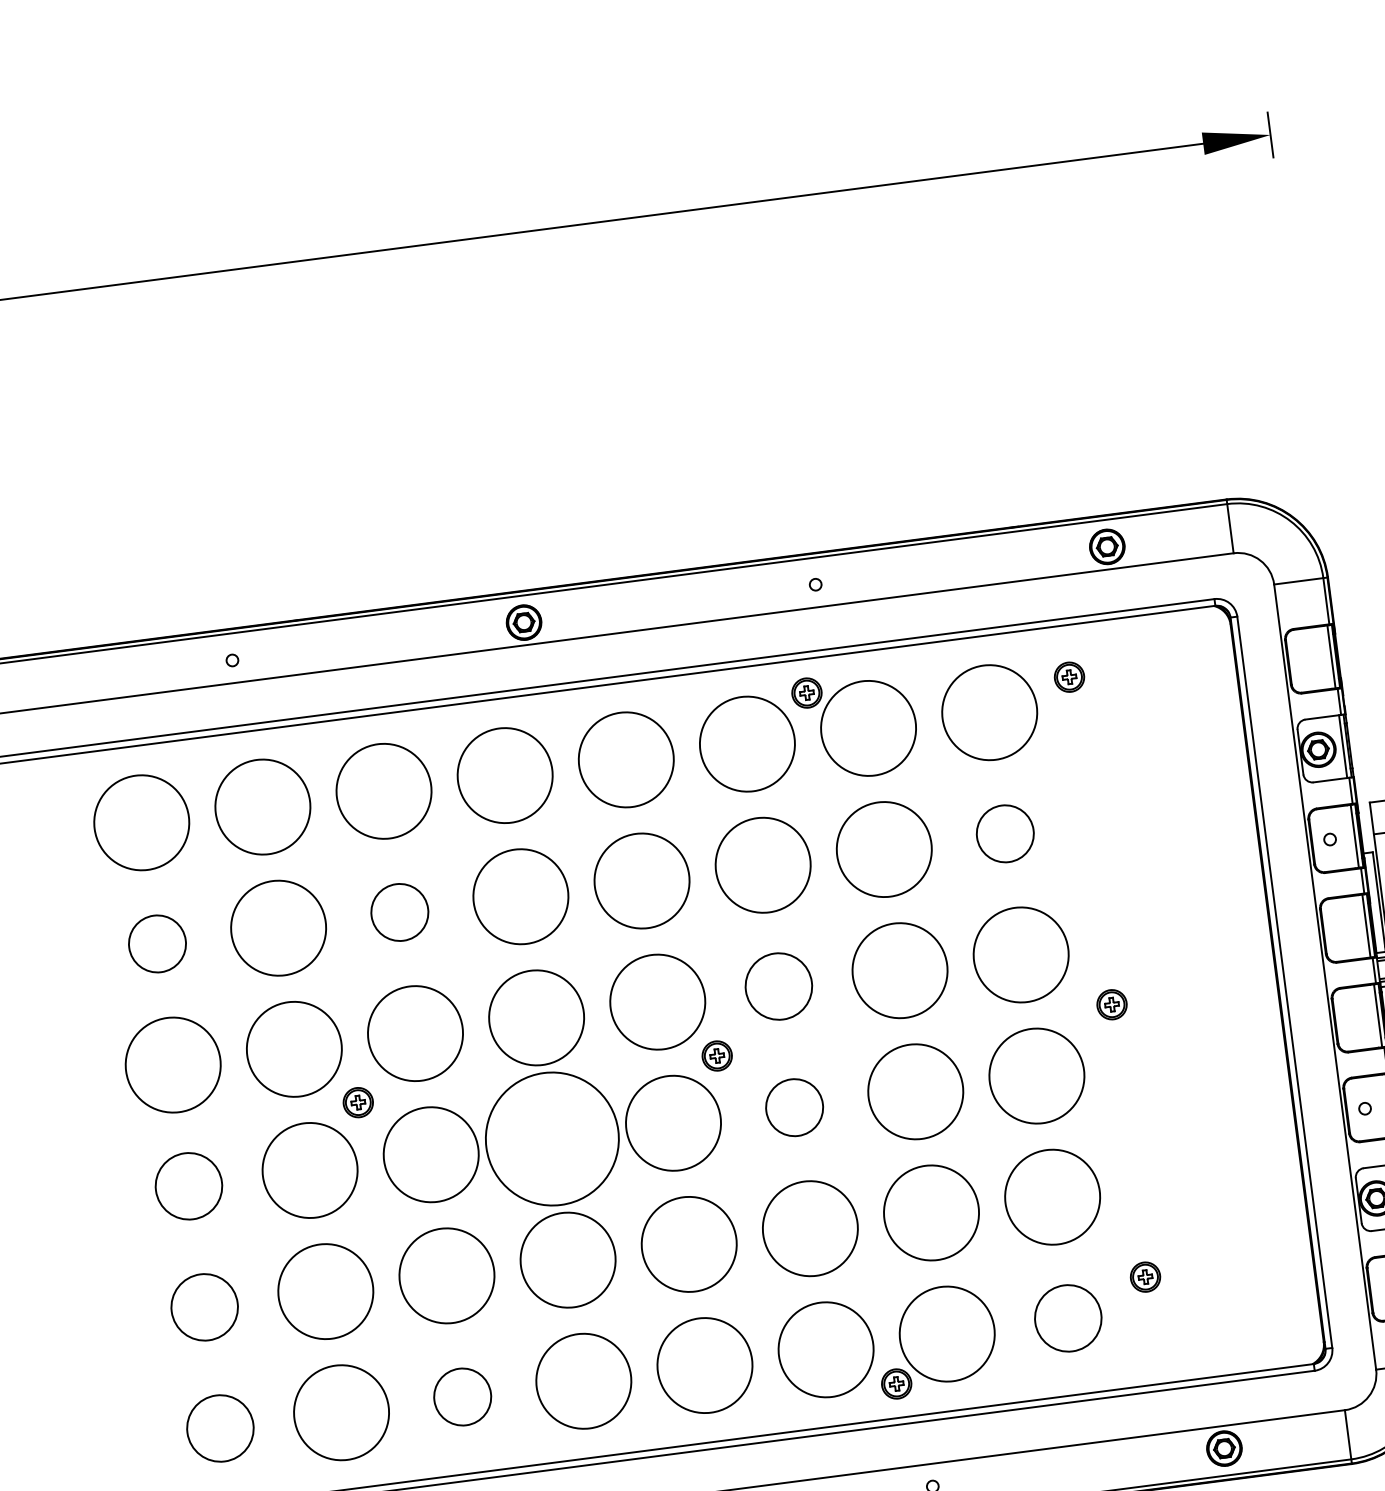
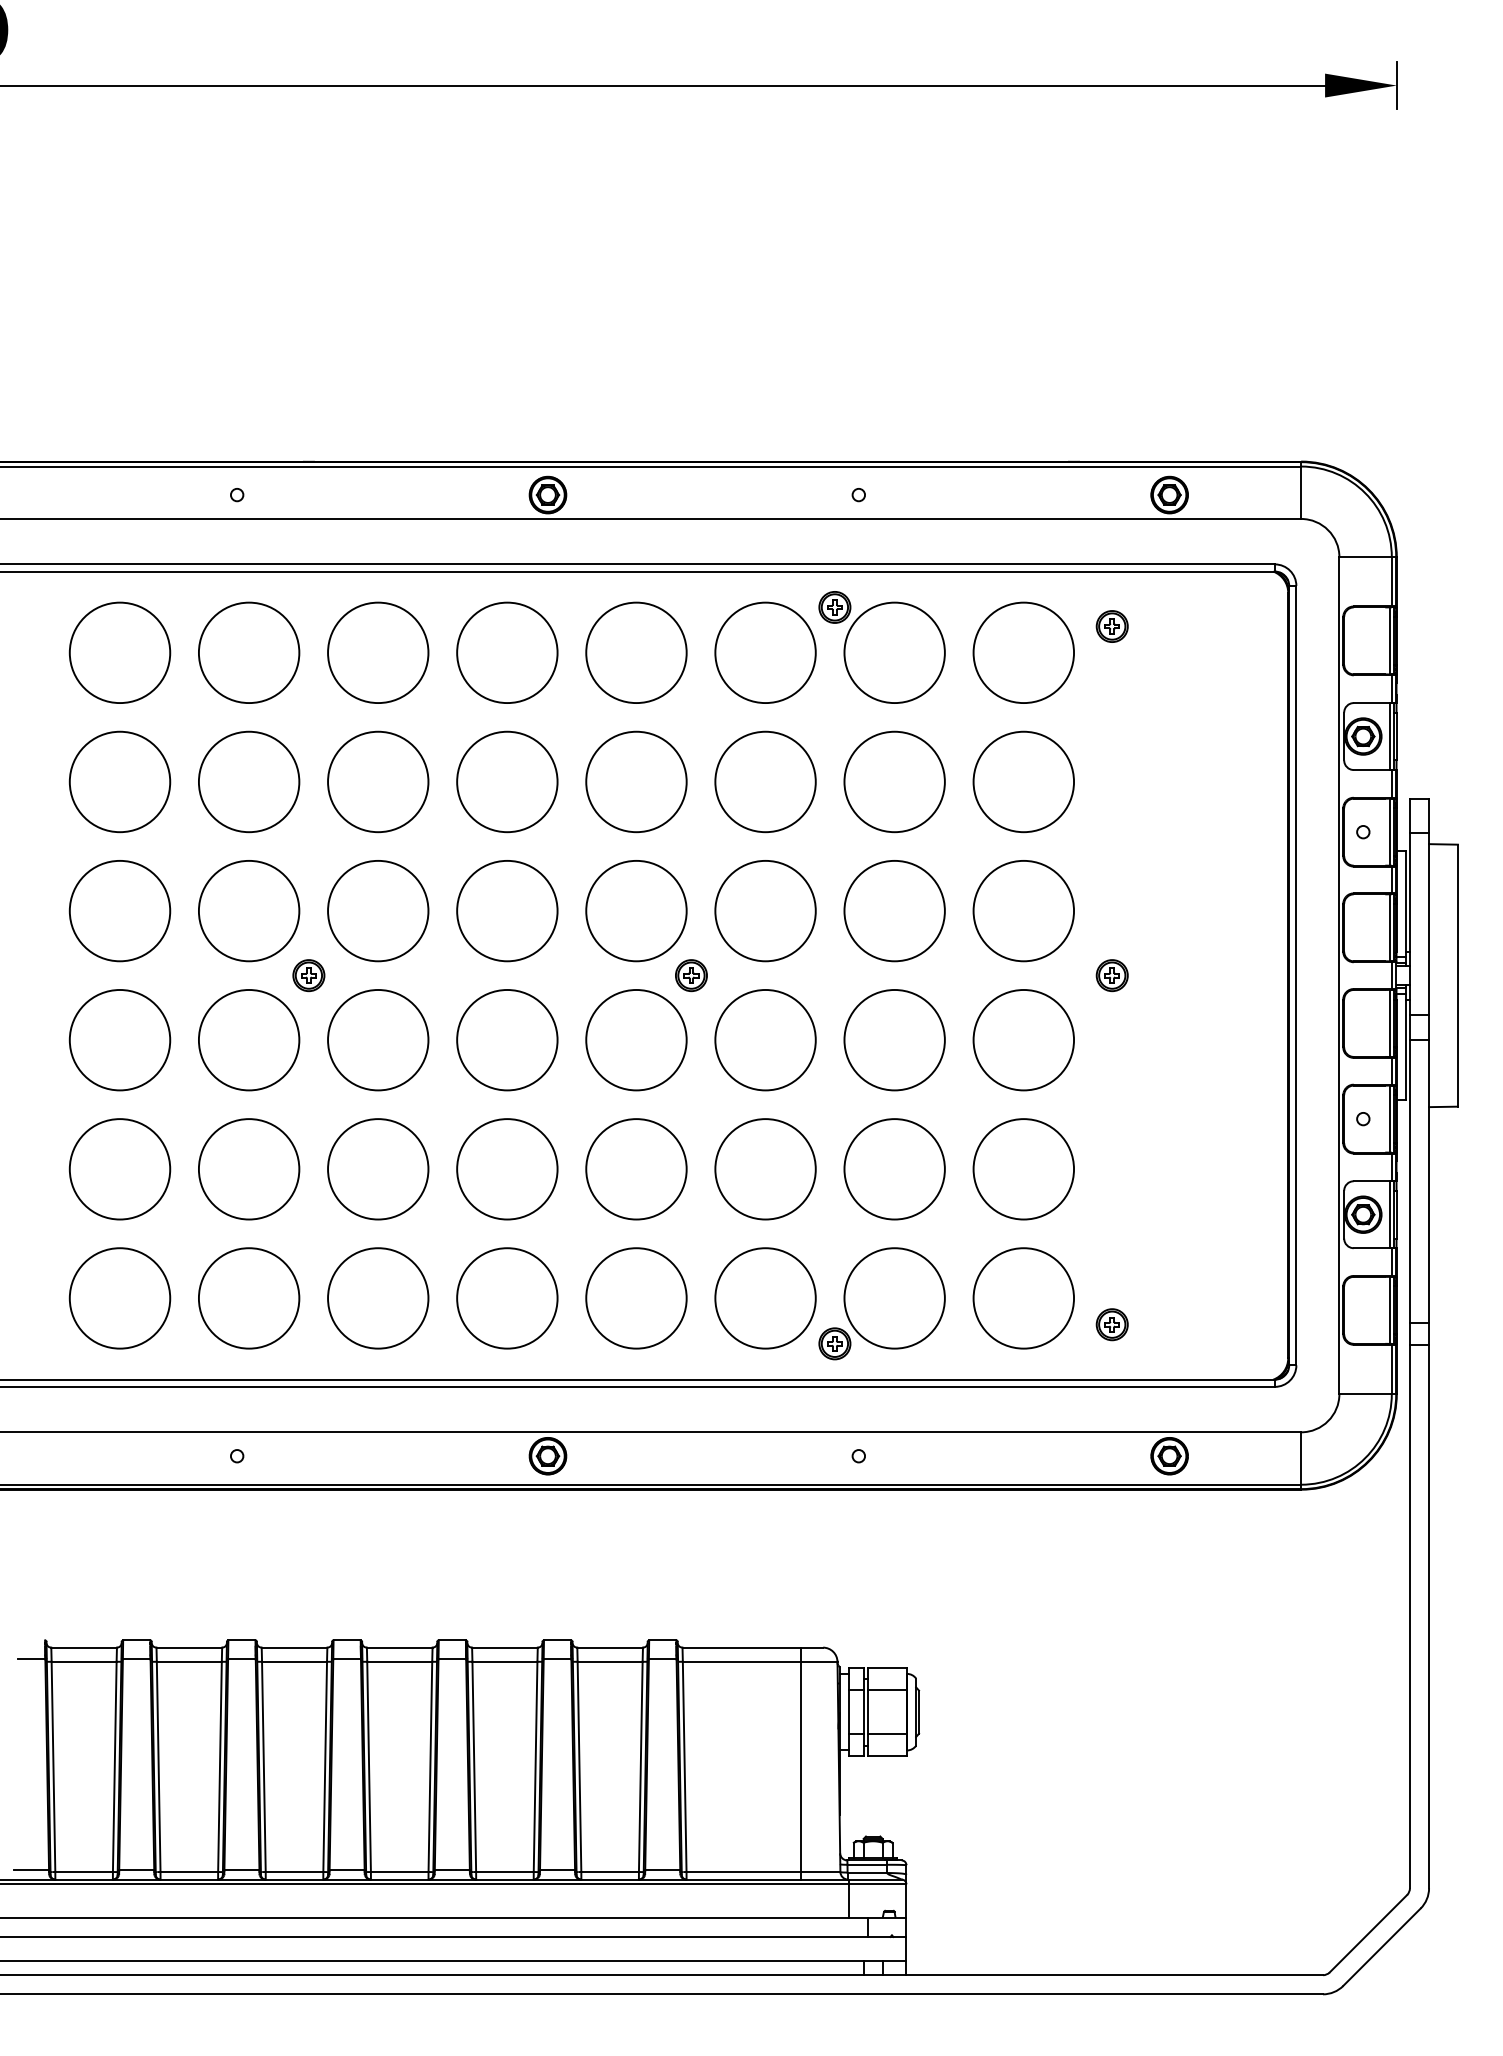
circle: (1005, 833) -> (1023, 781), size x1.67
circle: (399, 912) -> (378, 781), size x1.67
circle: (156, 943) -> (119, 781), size x1.67
circle: (778, 986) -> (765, 911), size x1.43
circle: (794, 1107) -> (765, 1040), size x1.67
circle: (552, 1138) -> (507, 1039), size x0.71
circle: (188, 1186) -> (119, 1040), size x1.43
part: (1144, 1277) -> (1111, 1324), moved
circle: (204, 1307) -> (119, 1169), size x1.43
circle: (1068, 1318) -> (1023, 1298), size x1.43
circle: (462, 1397) -> (378, 1298), size x1.67
circle: (219, 1428) -> (119, 1298), size x1.43

